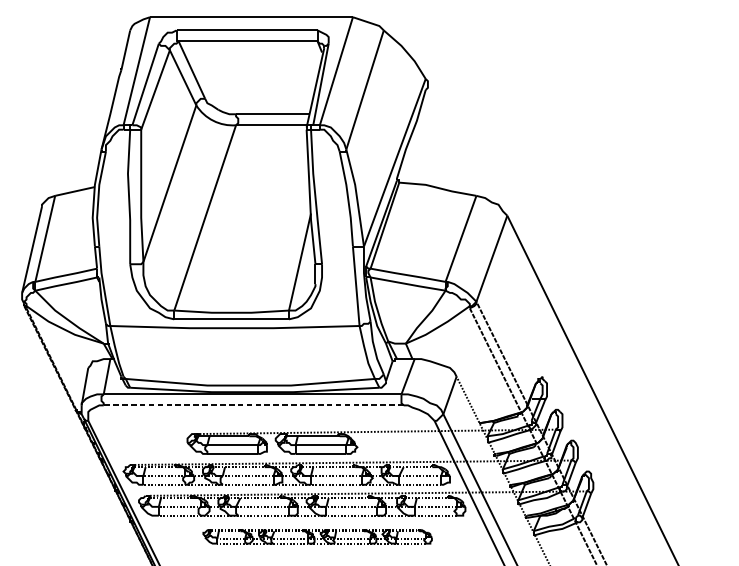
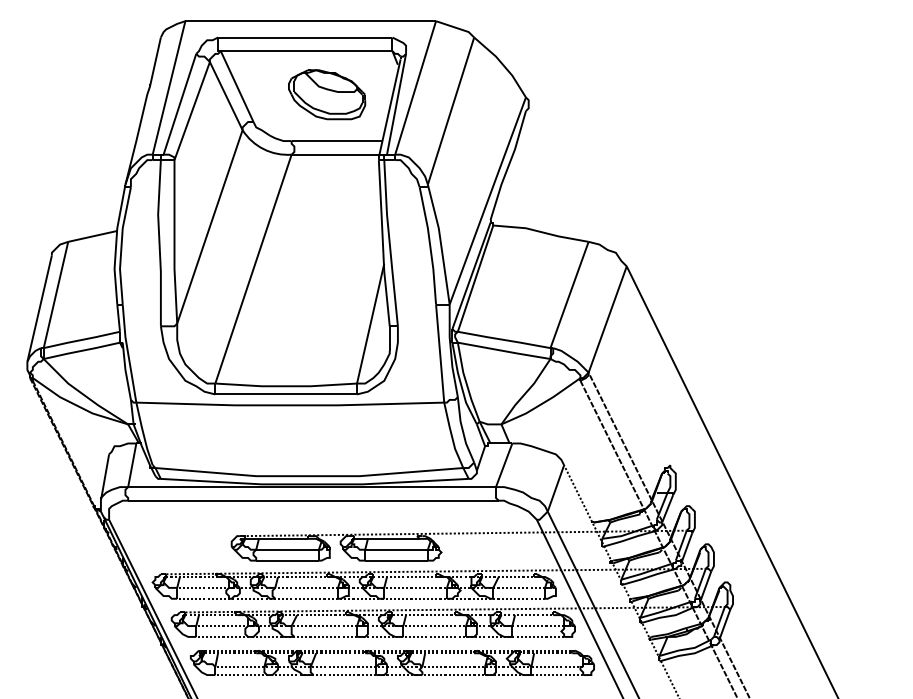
part: (265, 76) -> (327, 94), added
line: (252, 405) -> (312, 500), dashed -> solid
part: (317, 536) -> (392, 662), size x1.43

